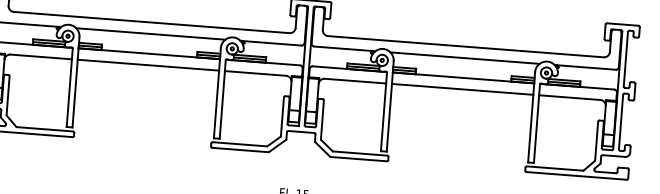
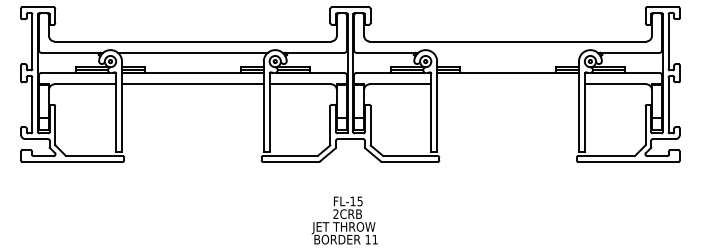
line: (464, 57) -> (507, 52), removed
line: (462, 89) -> (507, 84), removed

